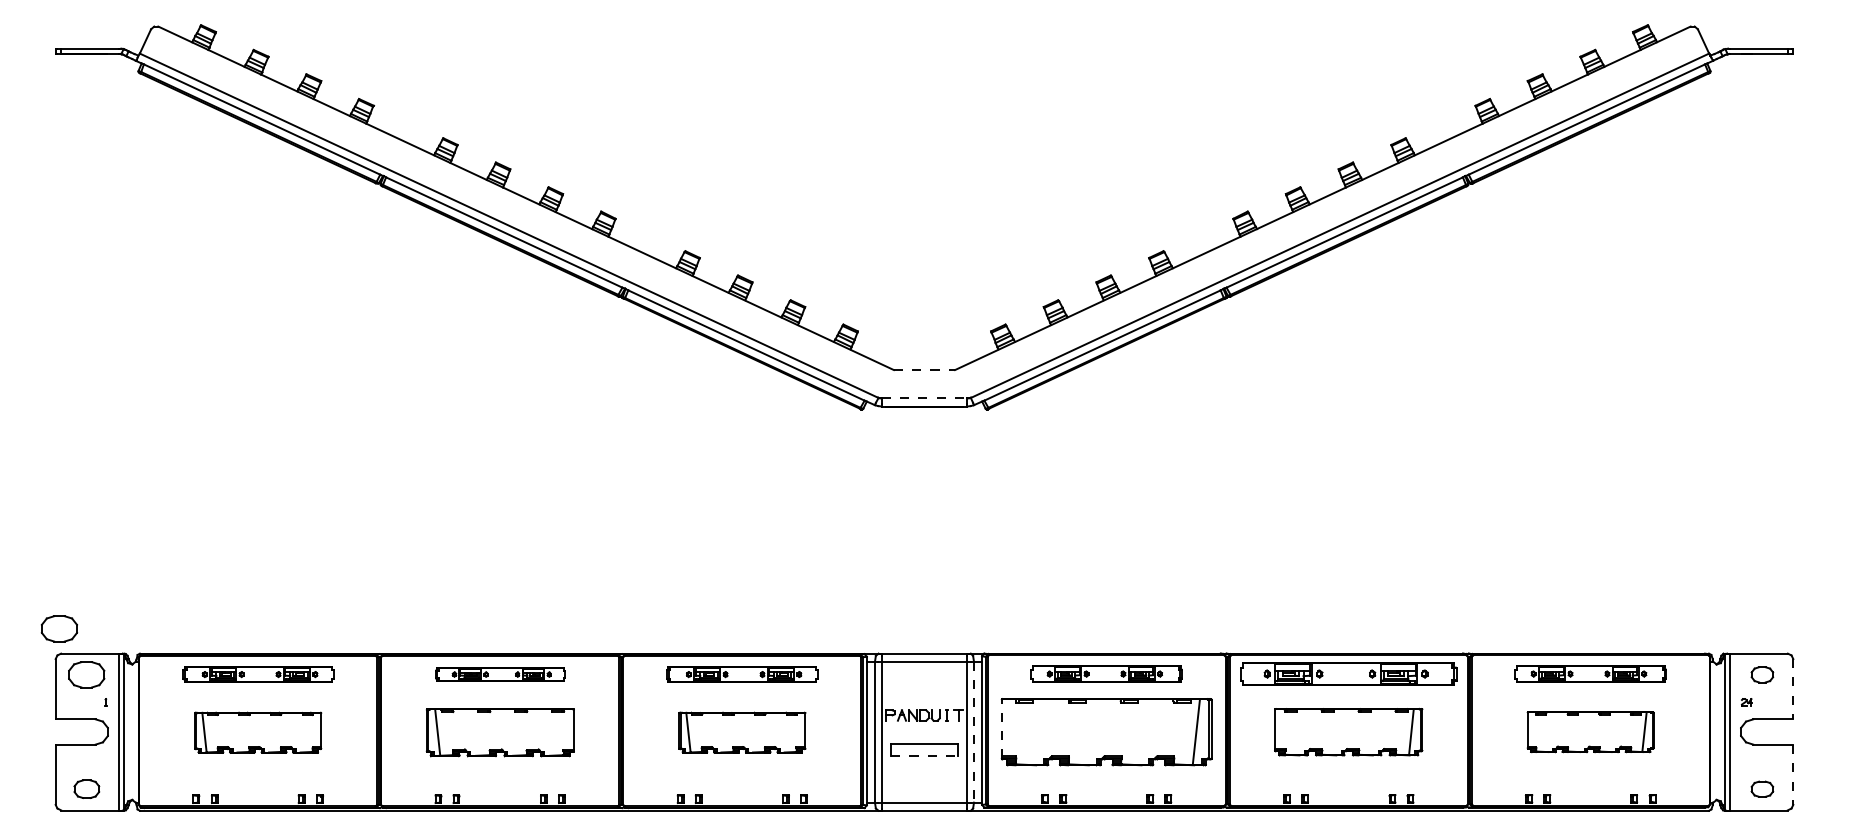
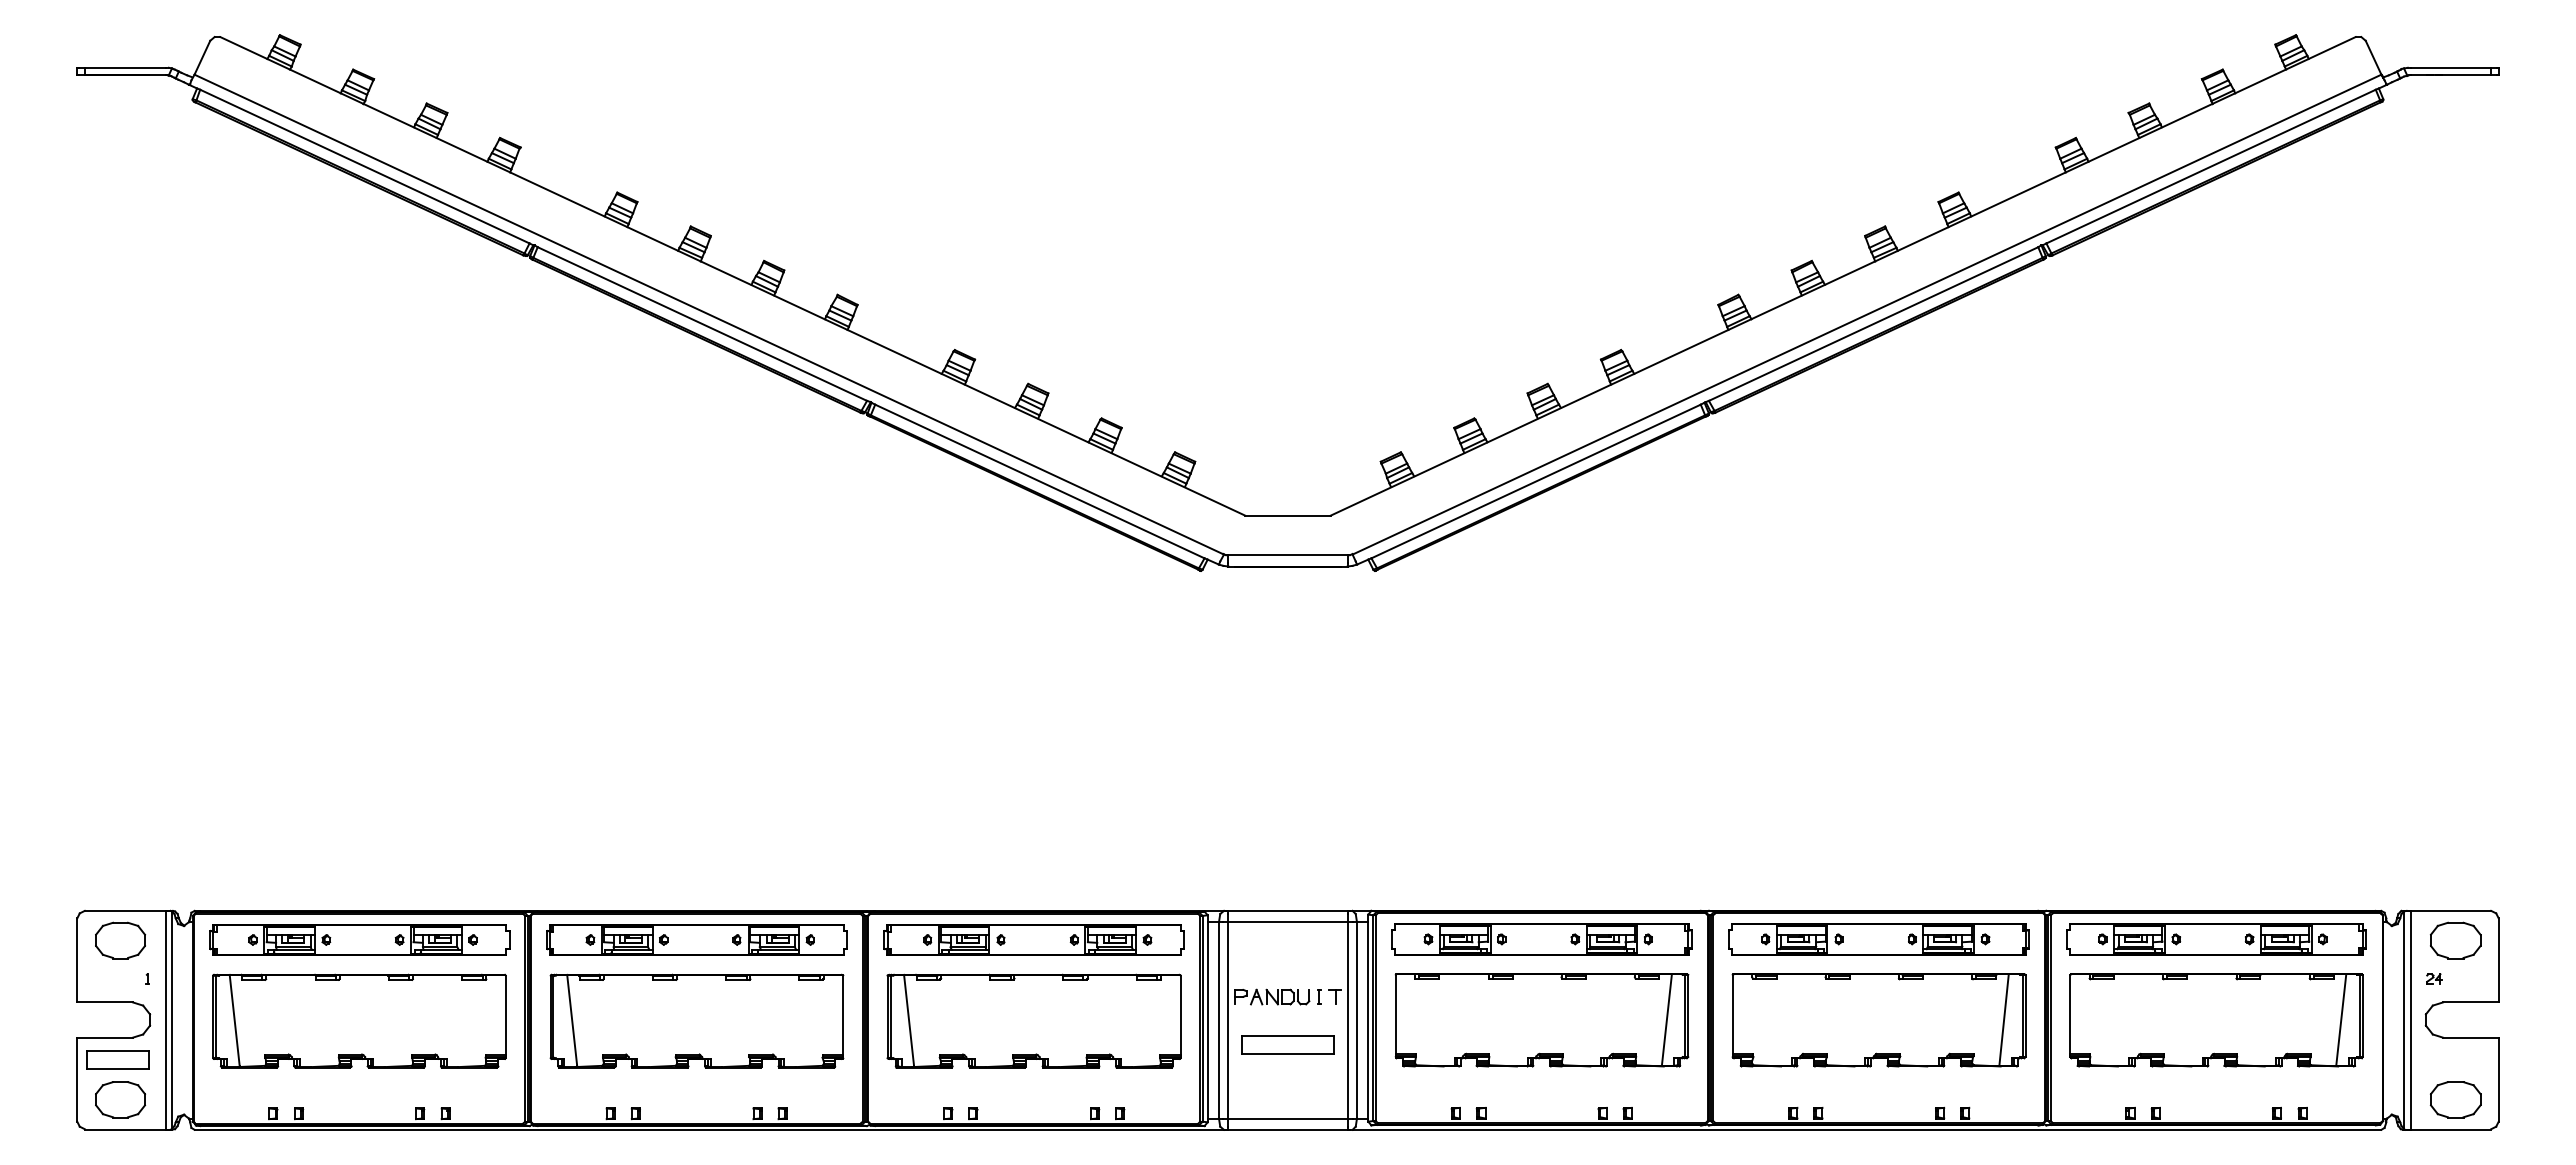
line: (924, 369) -> (1287, 515), dashed -> solid
line: (924, 398) -> (1287, 555), dashed -> solid
part: (59, 628) -> (82, 876), removed
part: (258, 674) -> (359, 939), size x1.43
part: (500, 674) -> (696, 939), size x1.67
part: (741, 674) -> (1033, 939), size x1.43
part: (1106, 674) -> (1541, 939), size x1.43
part: (1590, 674) -> (2216, 939), size x1.43
part: (1762, 674) -> (2455, 940), size x1.67
line: (1793, 689) -> (2498, 960), dashed -> solid
line: (1001, 728) -> (1395, 1015), dashed -> solid
part: (258, 732) -> (359, 1020), size x1.67
part: (500, 732) -> (696, 1020), size x1.43
part: (741, 732) -> (1033, 1020), size x1.67
line: (973, 732) -> (1356, 1020), dashed -> solid
part: (1348, 732) -> (1878, 1020), size x1.43
part: (1590, 732) -> (2216, 1020), size x1.67
line: (924, 755) -> (1288, 1053), dashed -> solid
part: (84, 760) -> (117, 1059), added
line: (1793, 774) -> (2498, 1079), dashed -> solid
part: (86, 788) -> (120, 1099), size x1.43
part: (1762, 788) -> (2455, 1099), size x1.67

